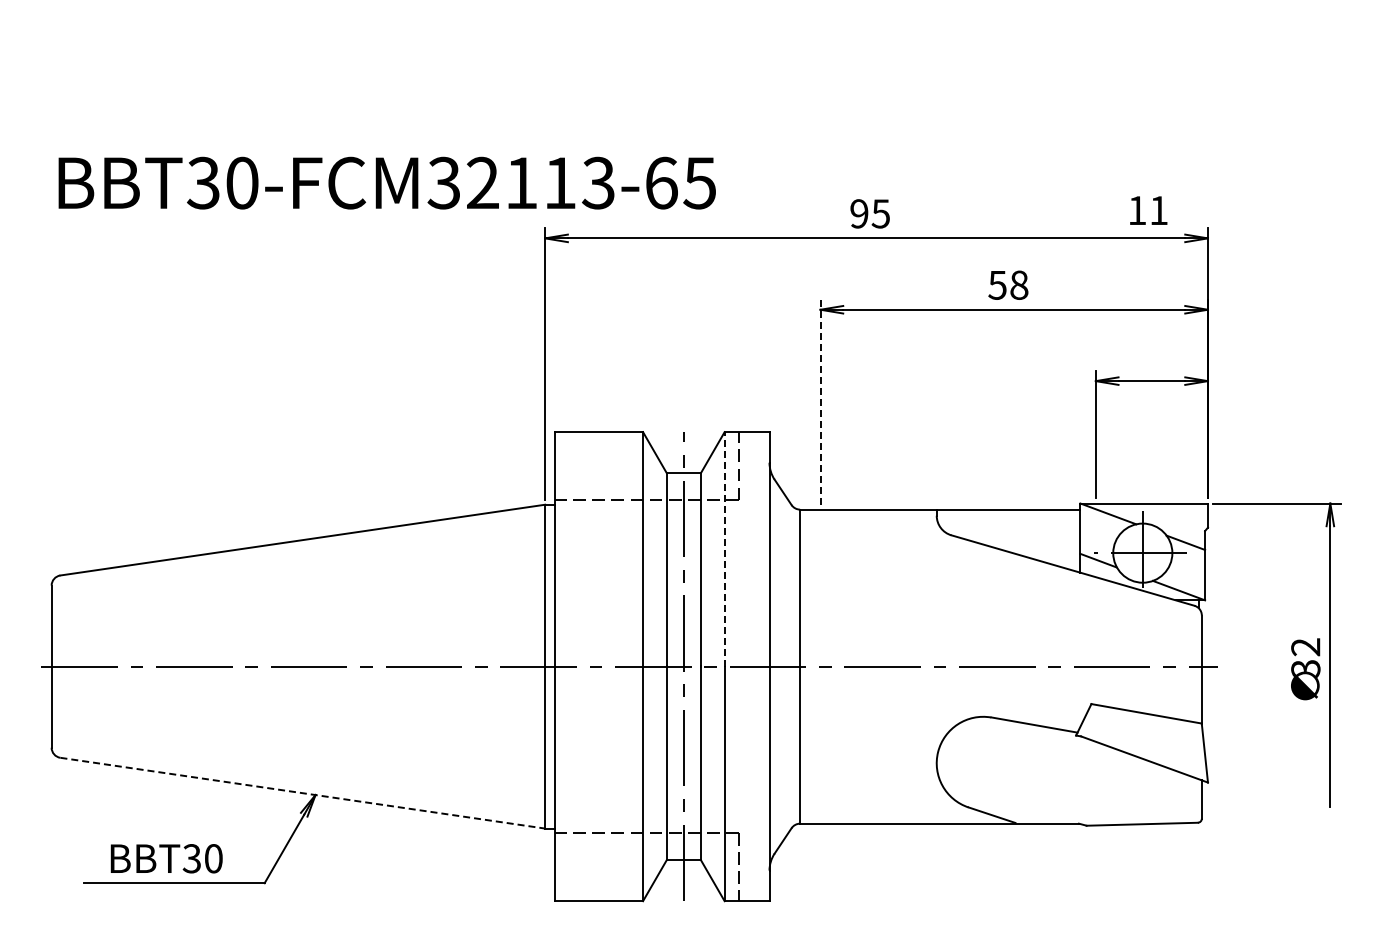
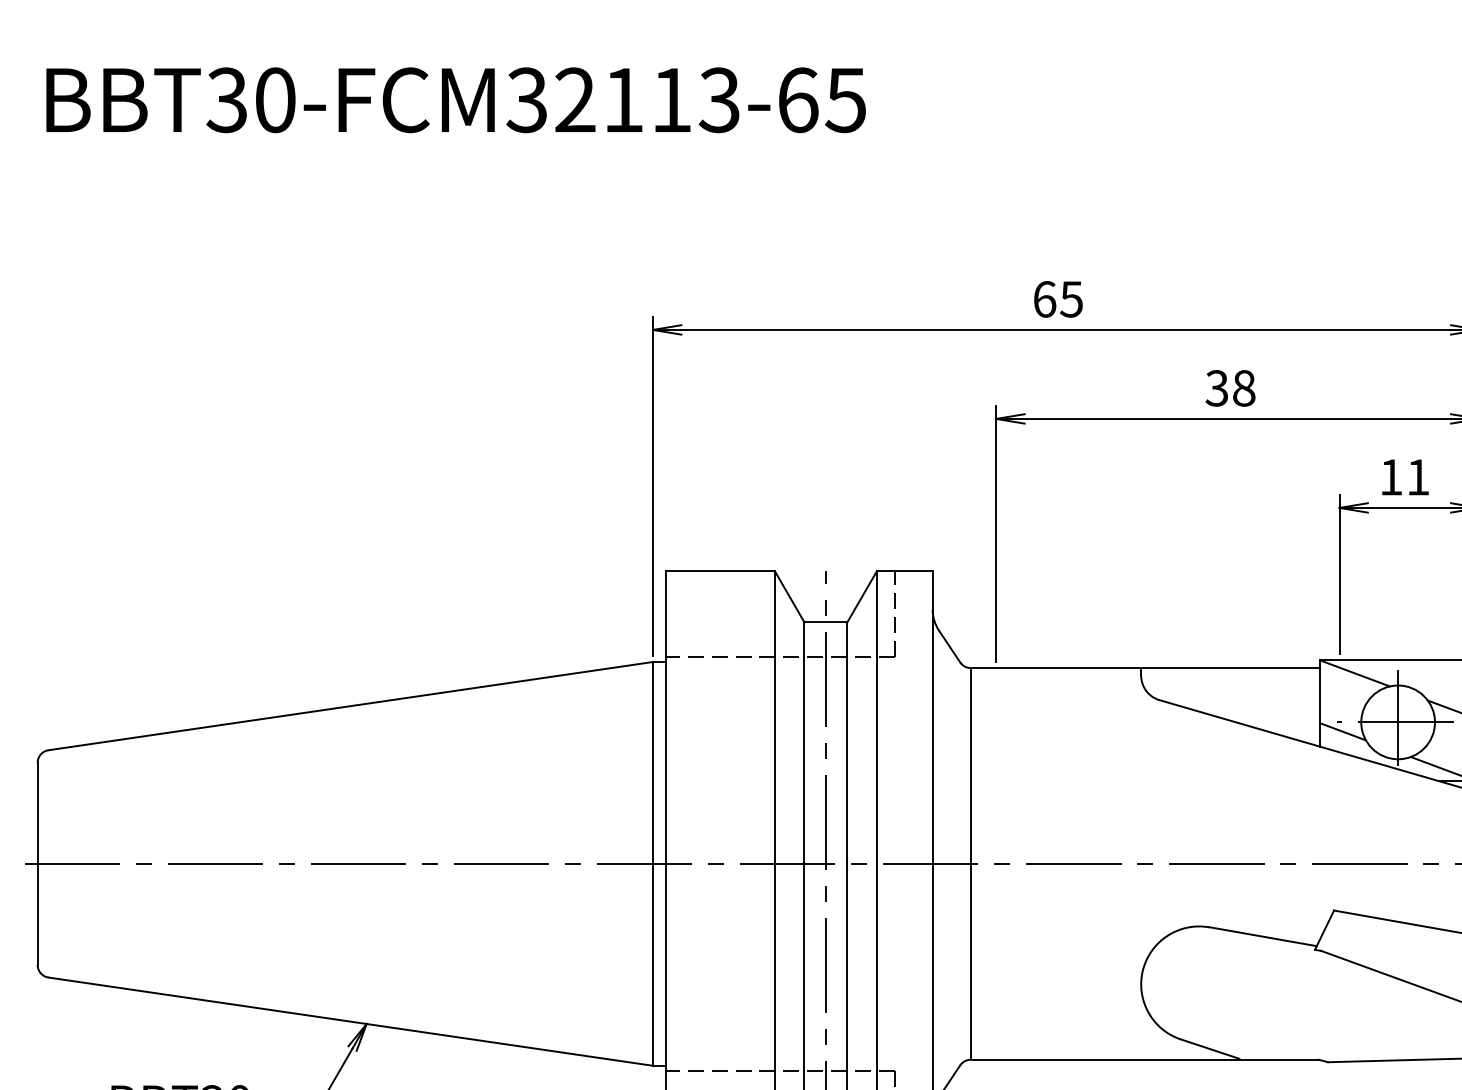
text: (386, 182) -> (455, 99), moved
text: (1148, 210) -> (1405, 477), moved
text: (859, 213) -> (1044, 298), 95 -> 65
text: (997, 284) -> (1216, 387), 58 -> 38
line: (820, 401) -> (996, 533), dashed -> solid
line: (724, 548) -> (876, 716), dashed -> solid
line: (302, 793) -> (350, 1022), dashed -> solid

